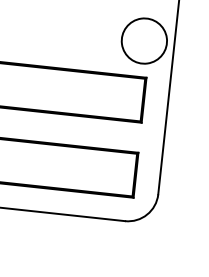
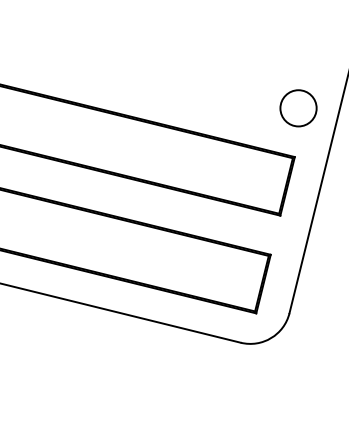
circle: (144, 41) -> (298, 108), size x0.6

